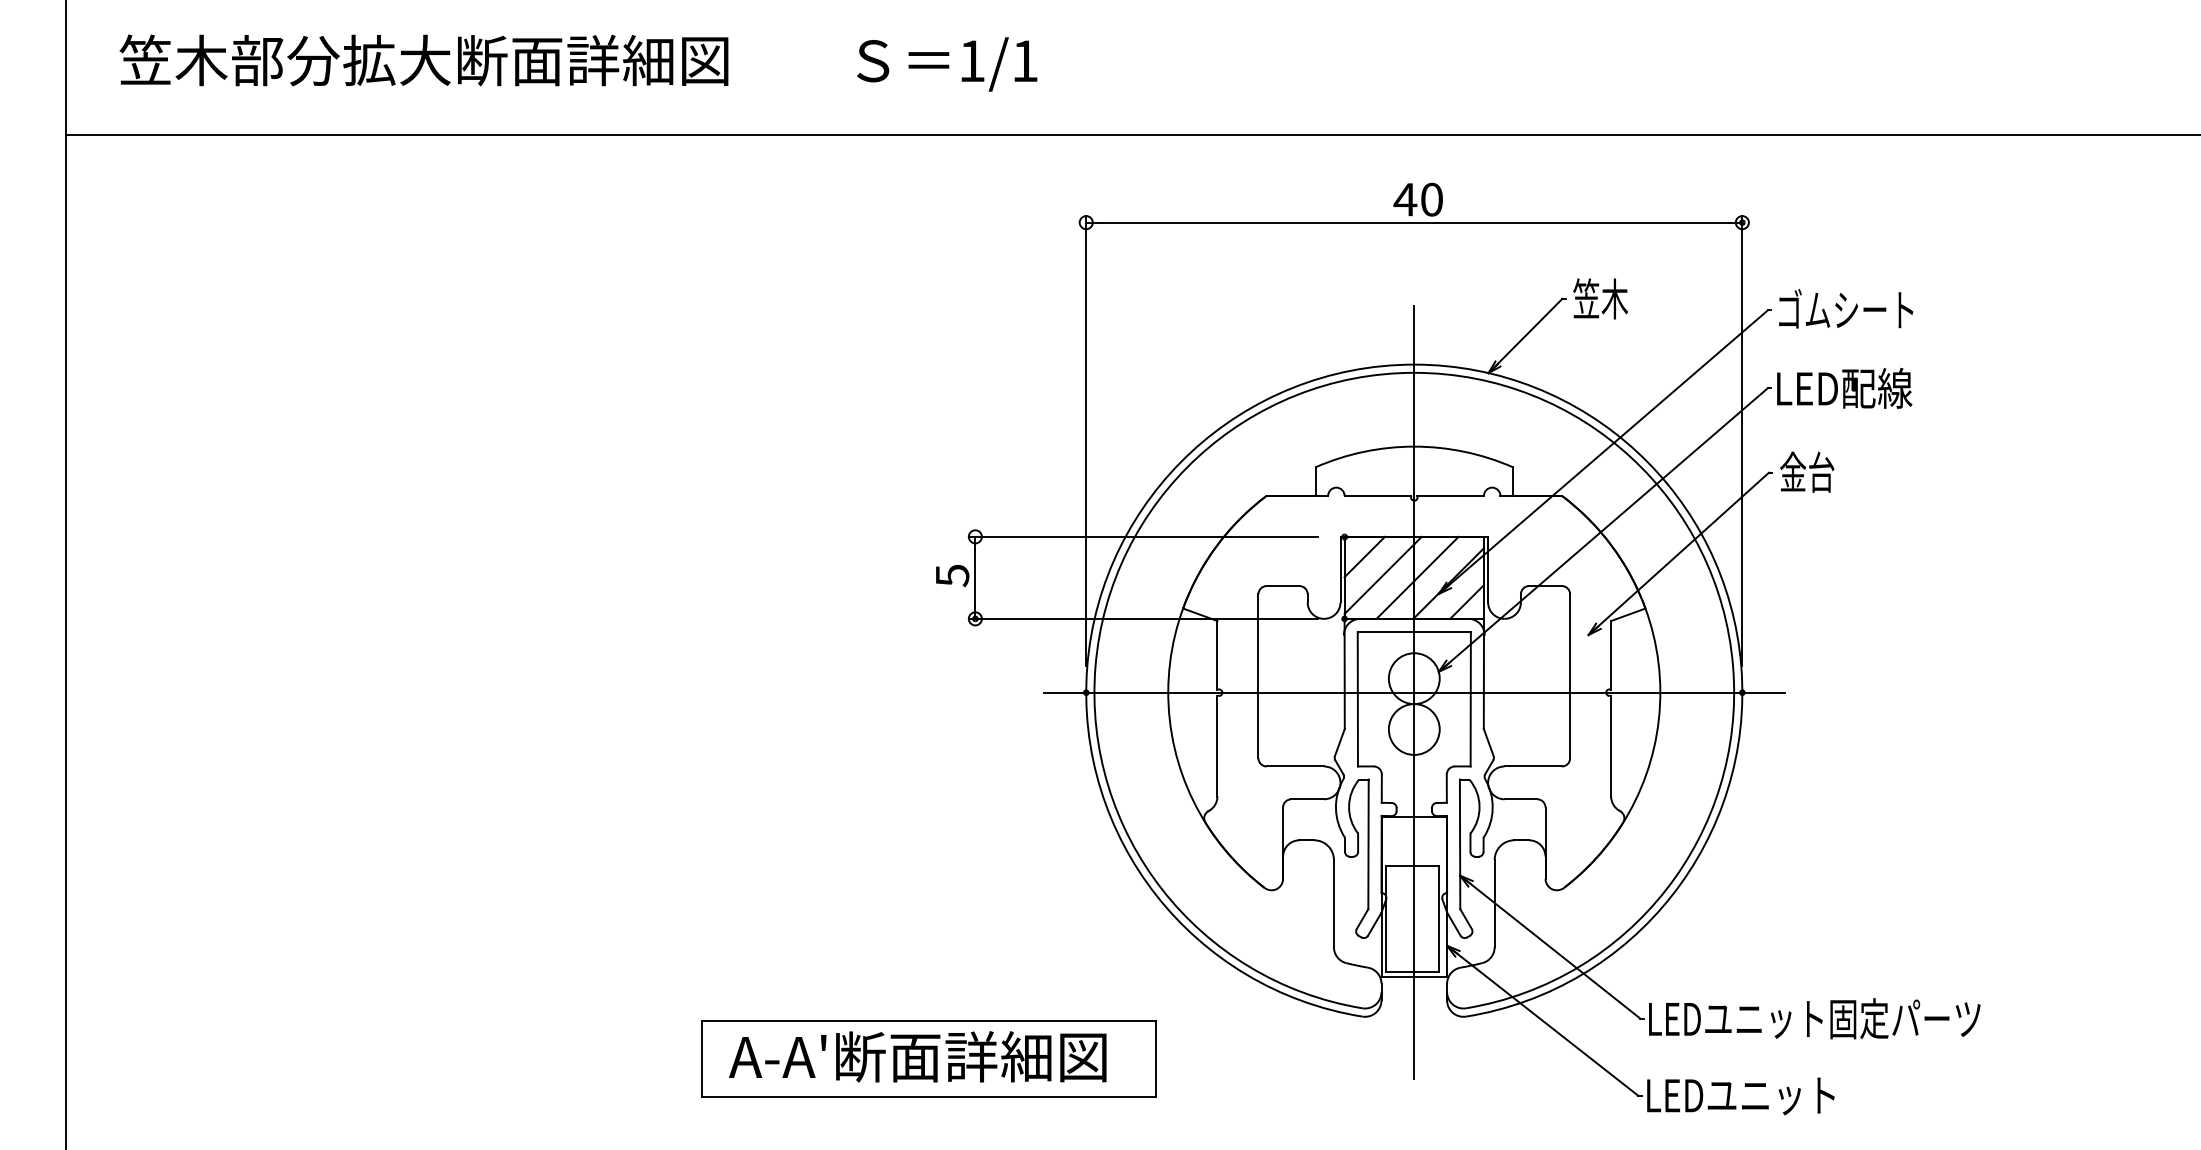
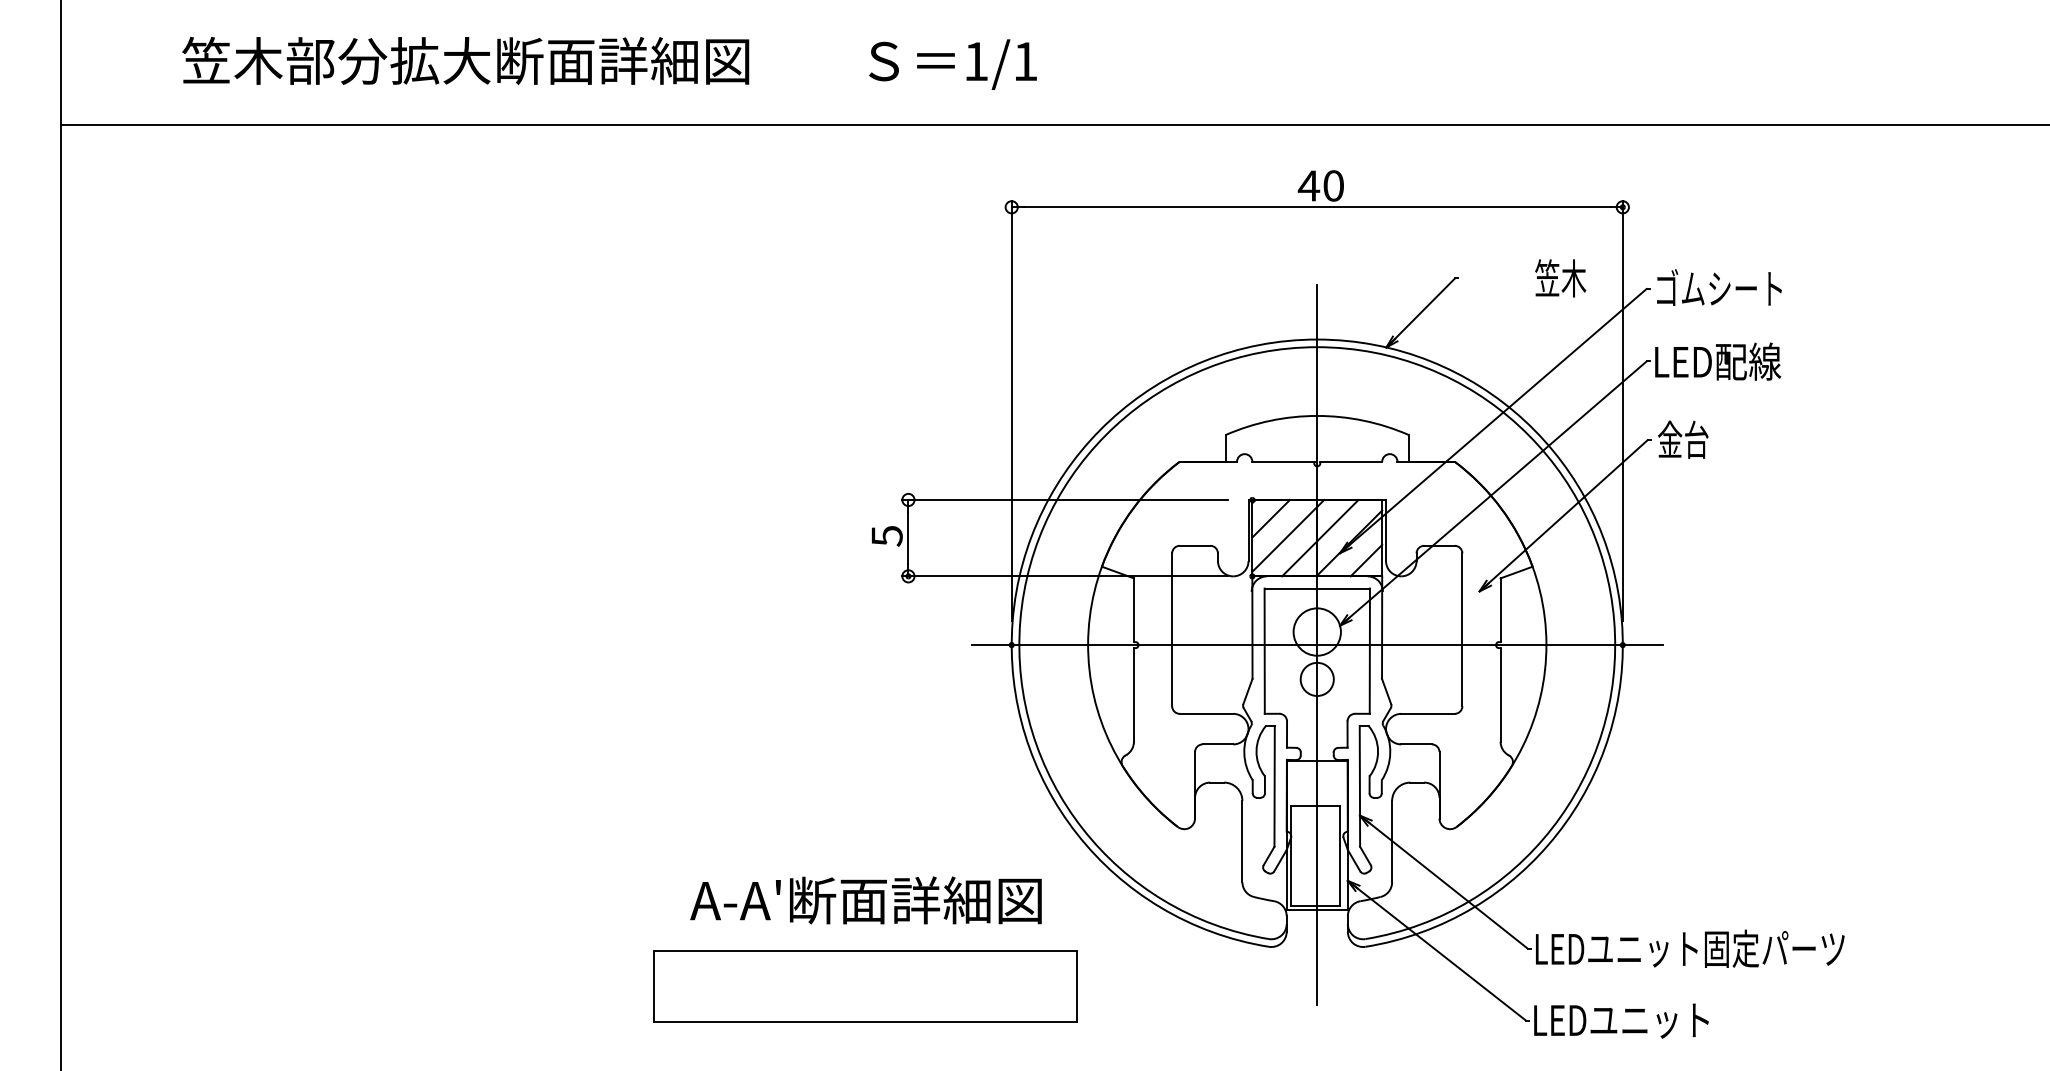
text: (578, 62) -> (609, 62), moved
text: (1600, 298) -> (1560, 277), moved
circle: (1413, 729) -> (1316, 679), size x0.7
text: (917, 1056) -> (865, 900), moved

